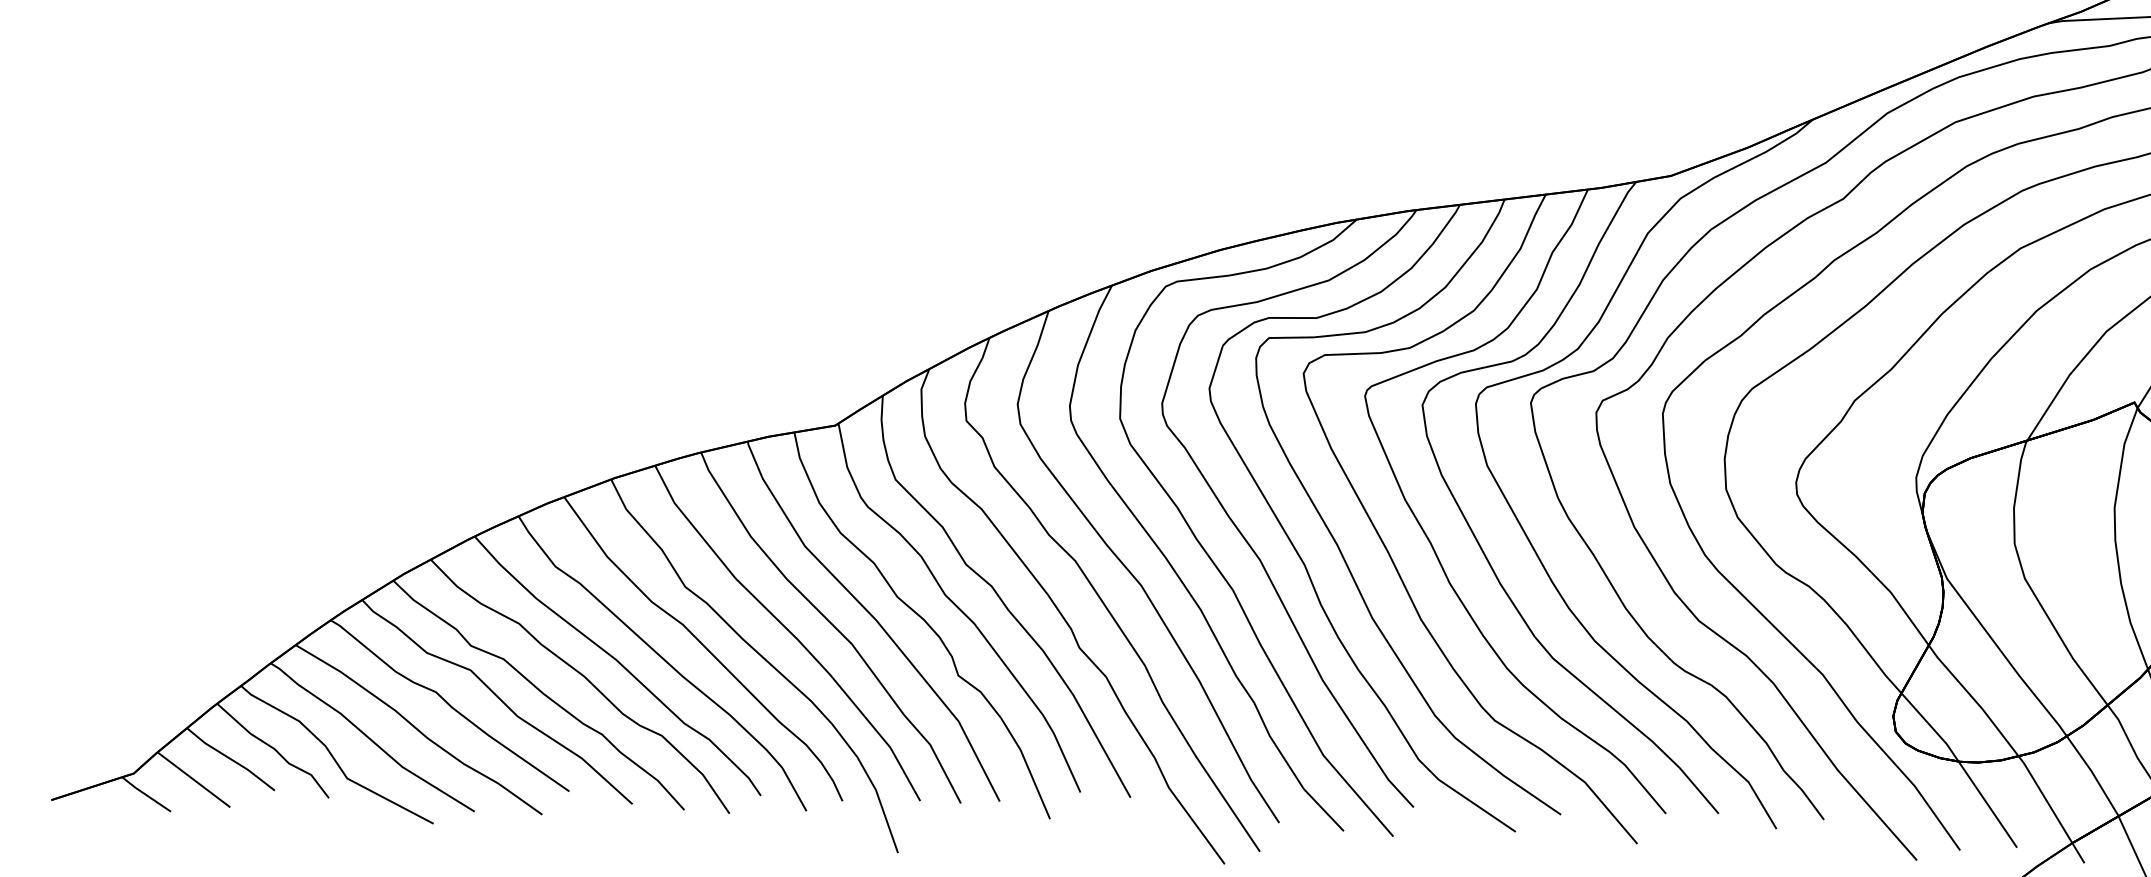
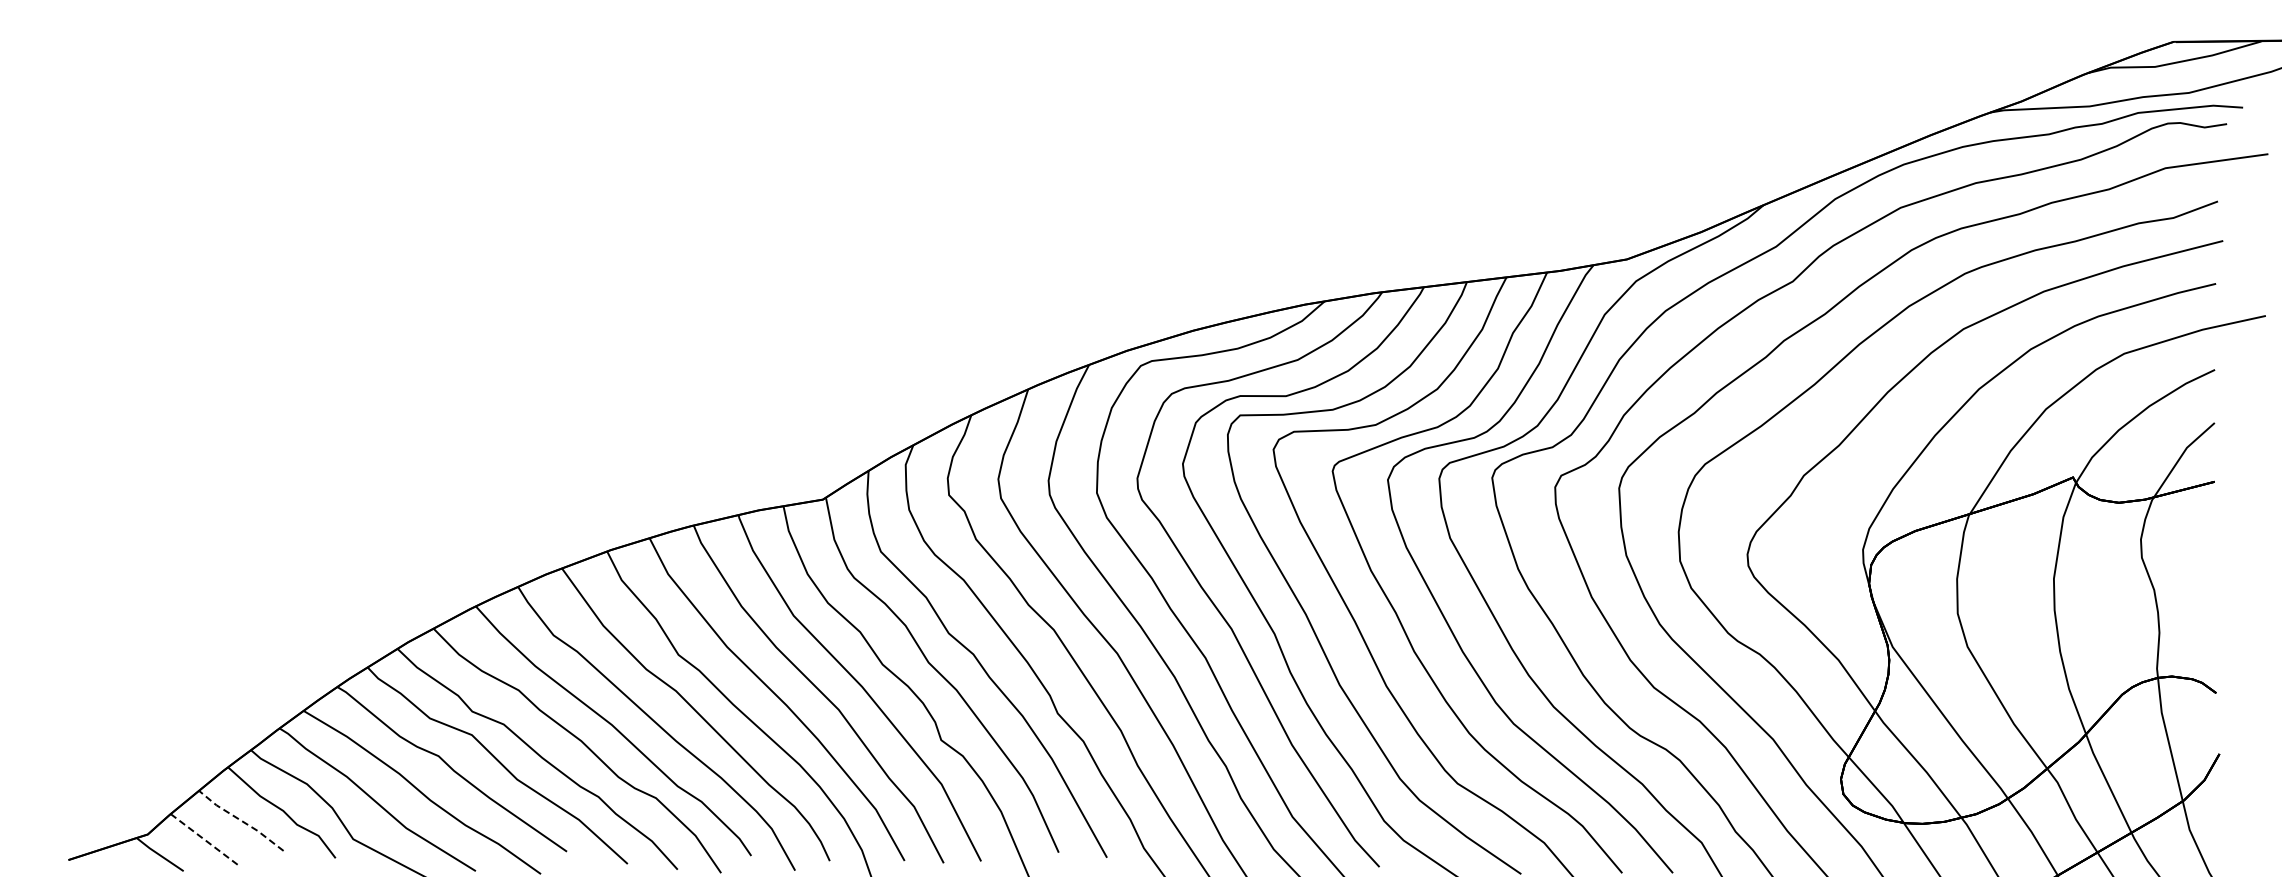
line: (230, 759) -> (240, 820), solid -> dashed
line: (193, 779) -> (205, 840), solid -> dashed

